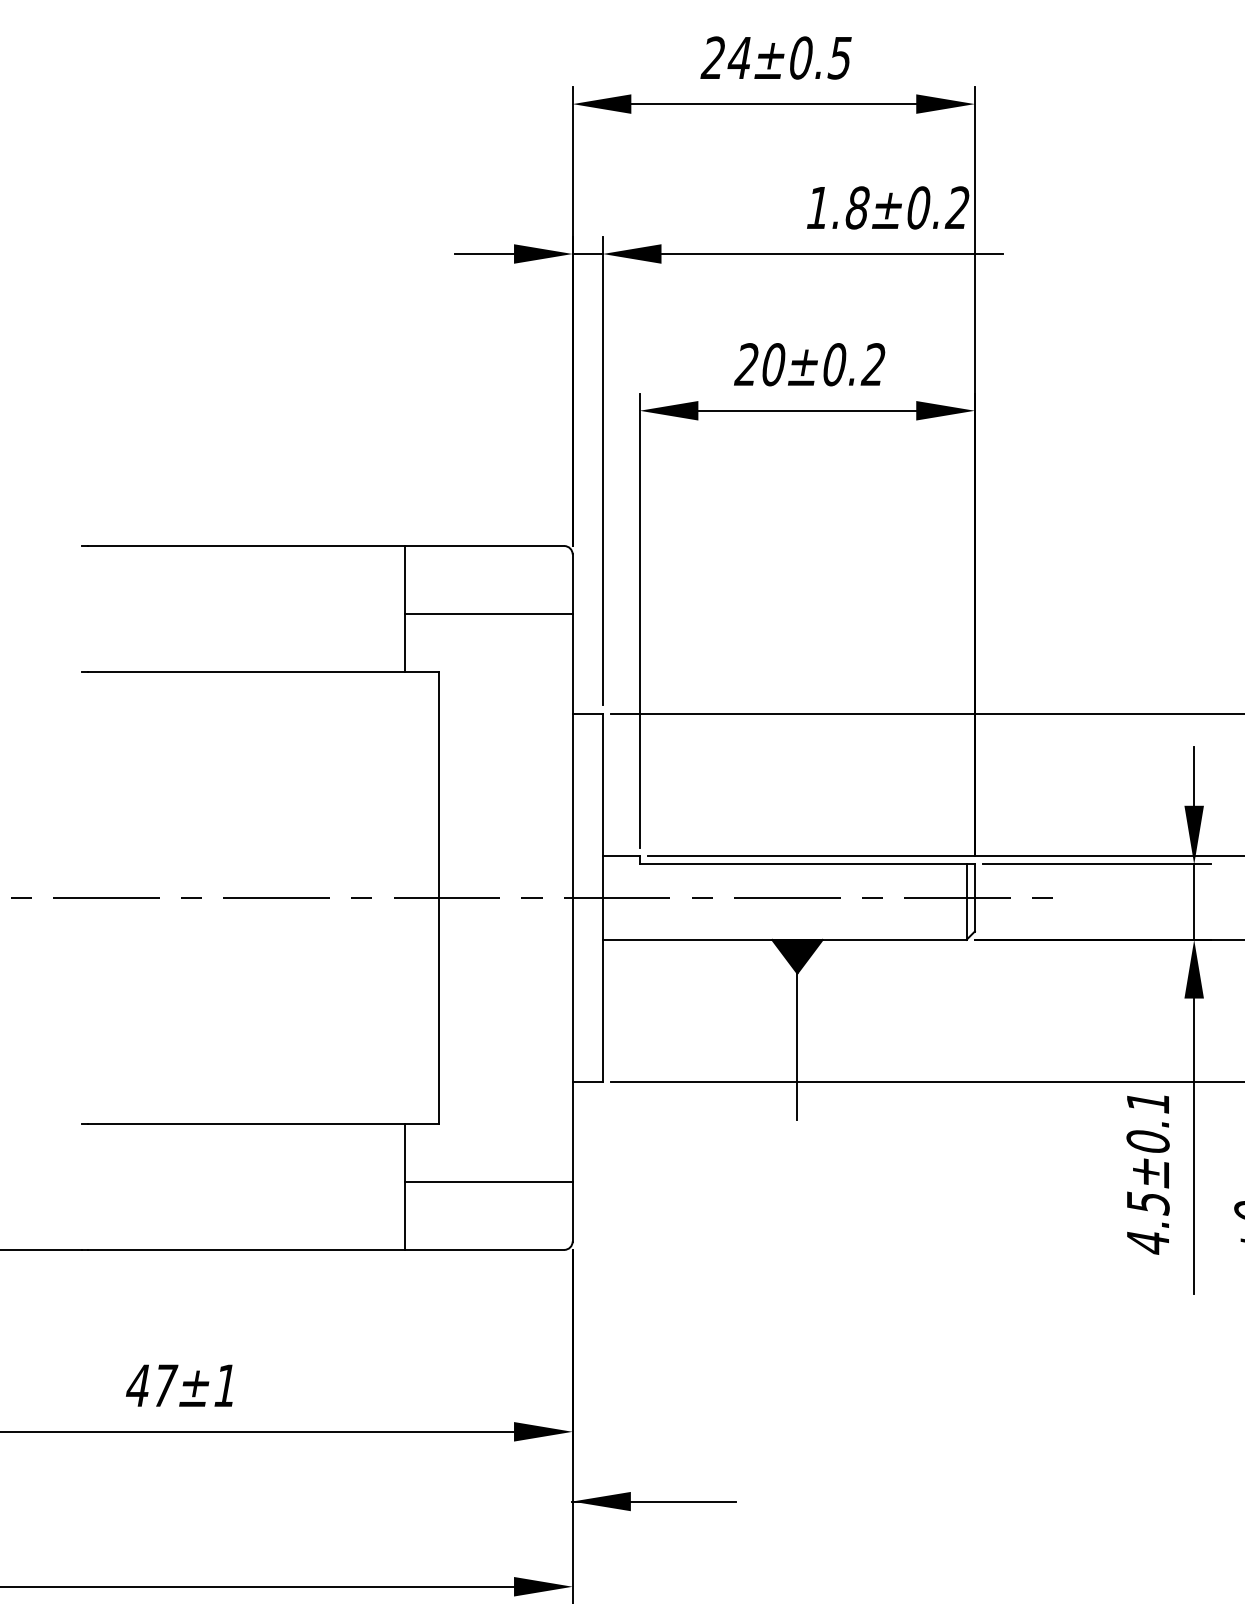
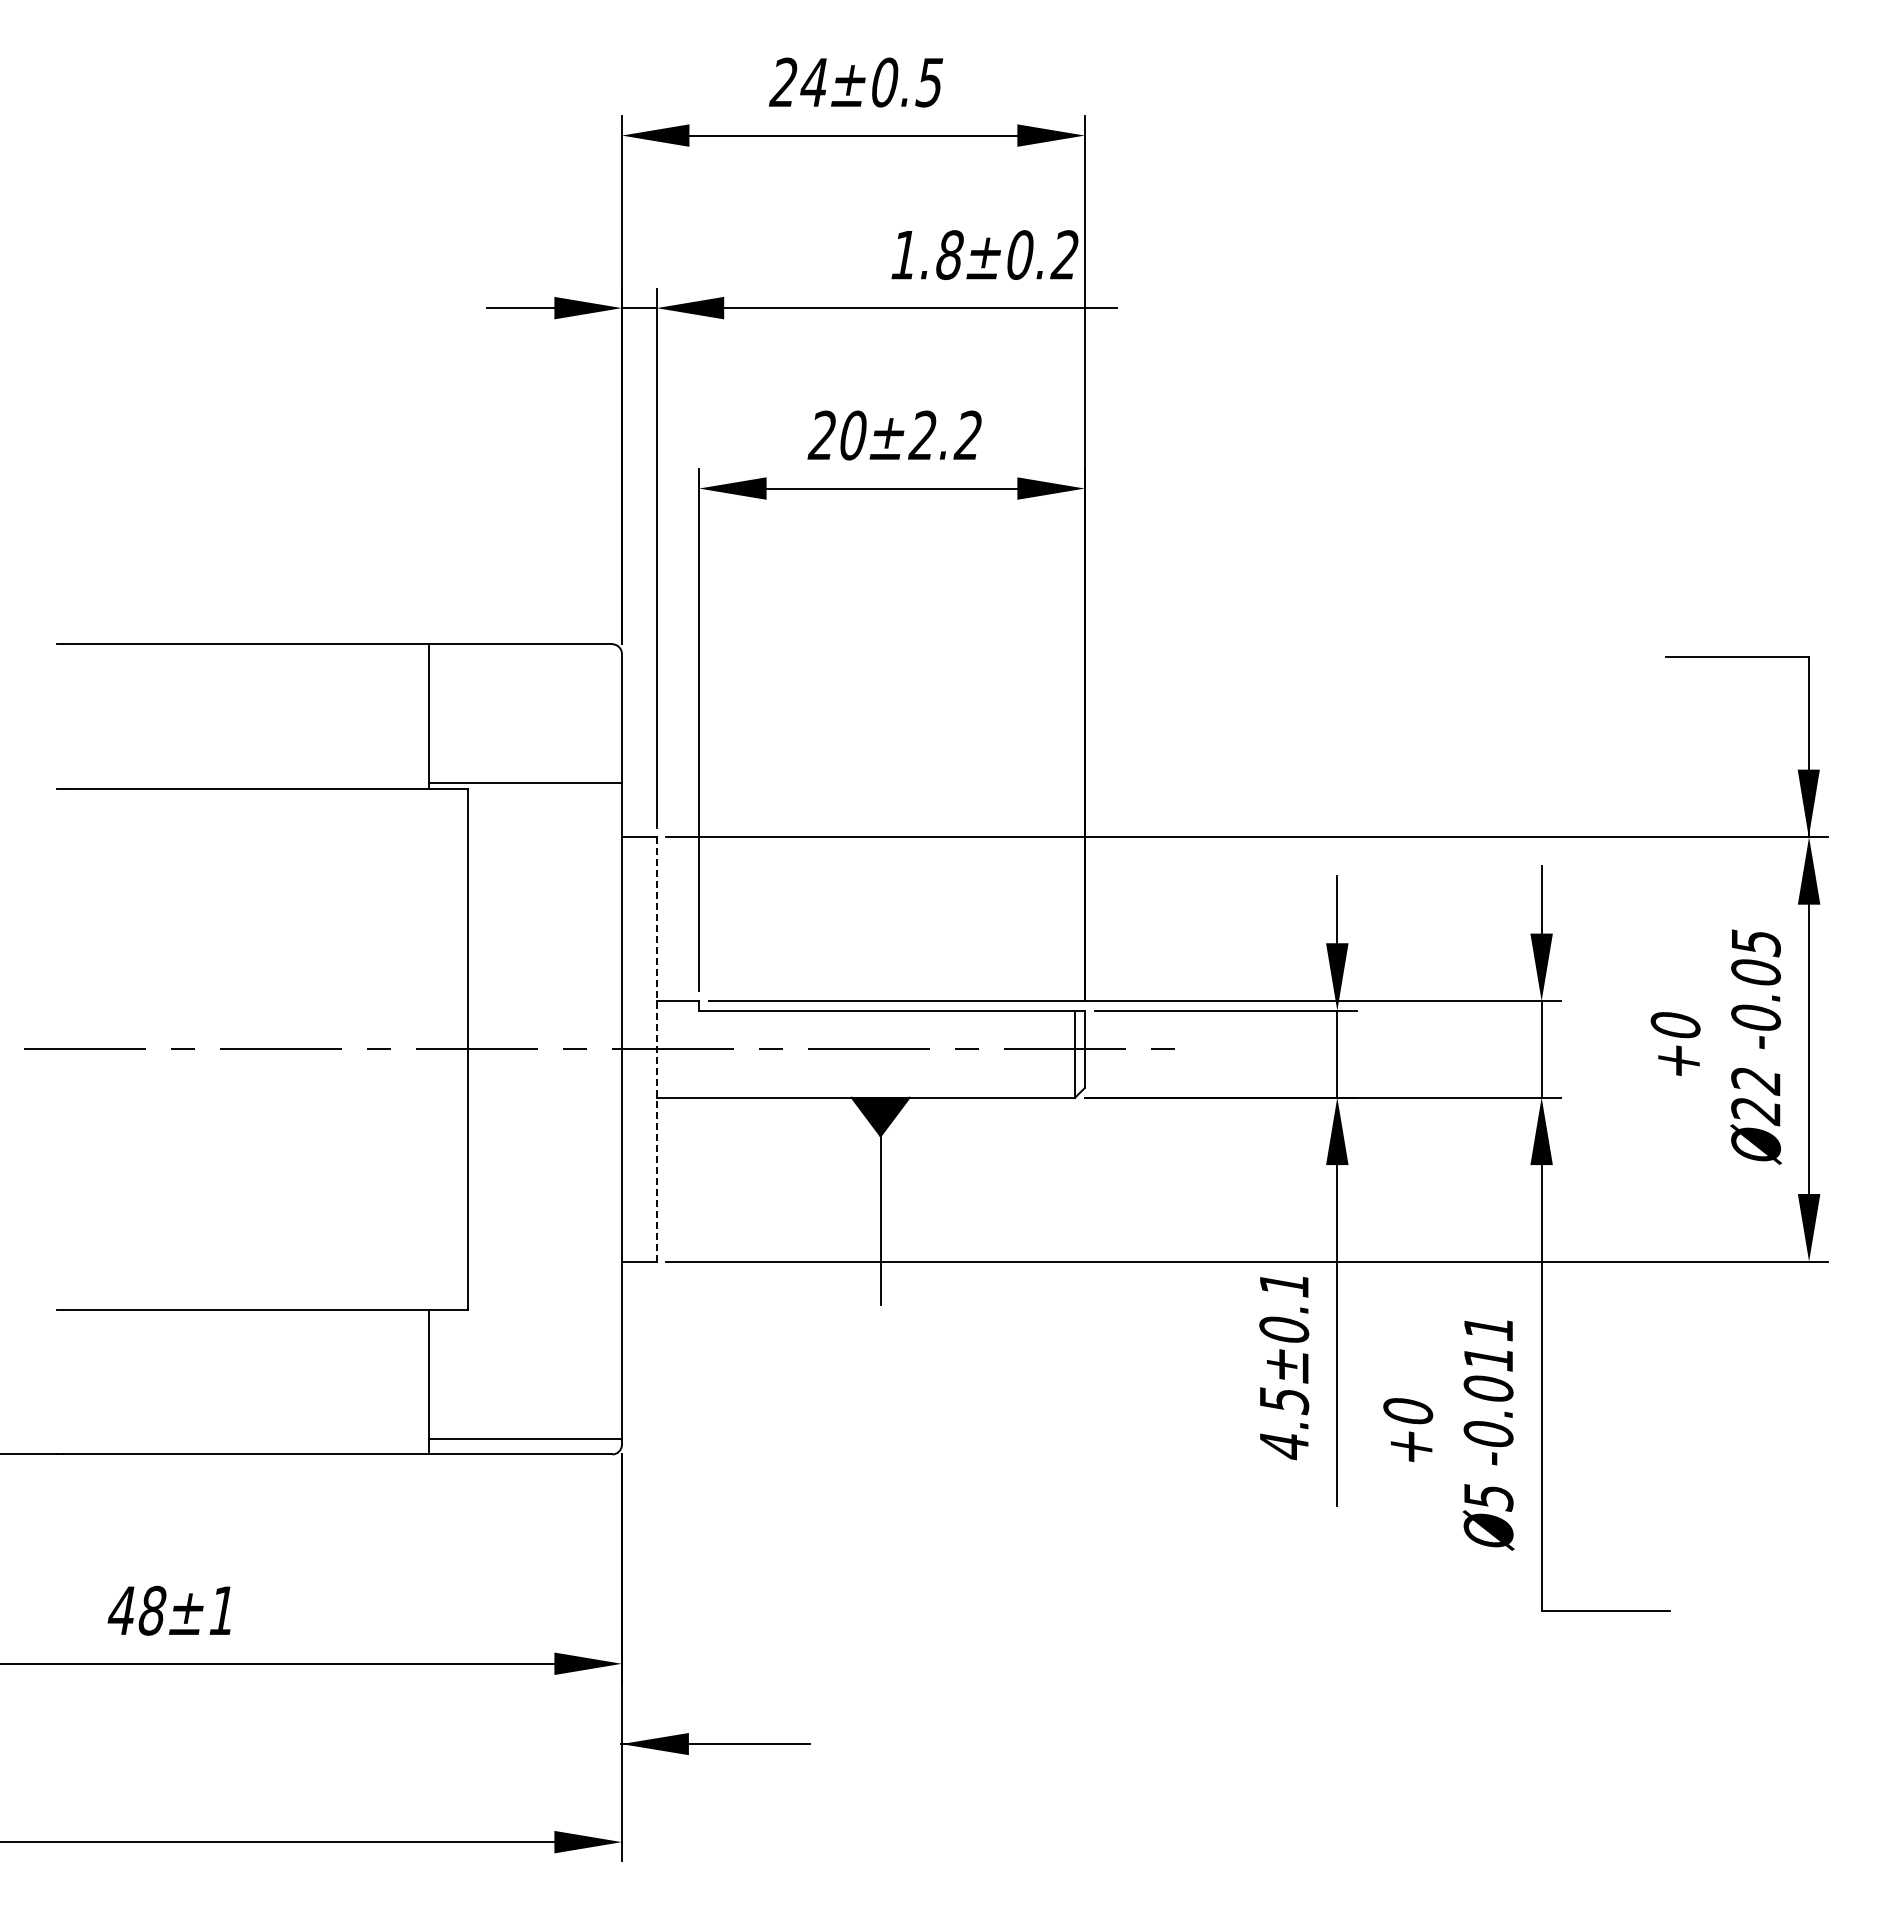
text: (833, 364) -> (922, 435), 20±0.2 -> 20±2.2
line: (488, 614) -> (525, 782), moved
line: (602, 897) -> (656, 1048), solid -> dashed
line: (488, 1182) -> (525, 1439), moved
text: (165, 1385) -> (153, 1610), 47±1 -> 48±1

